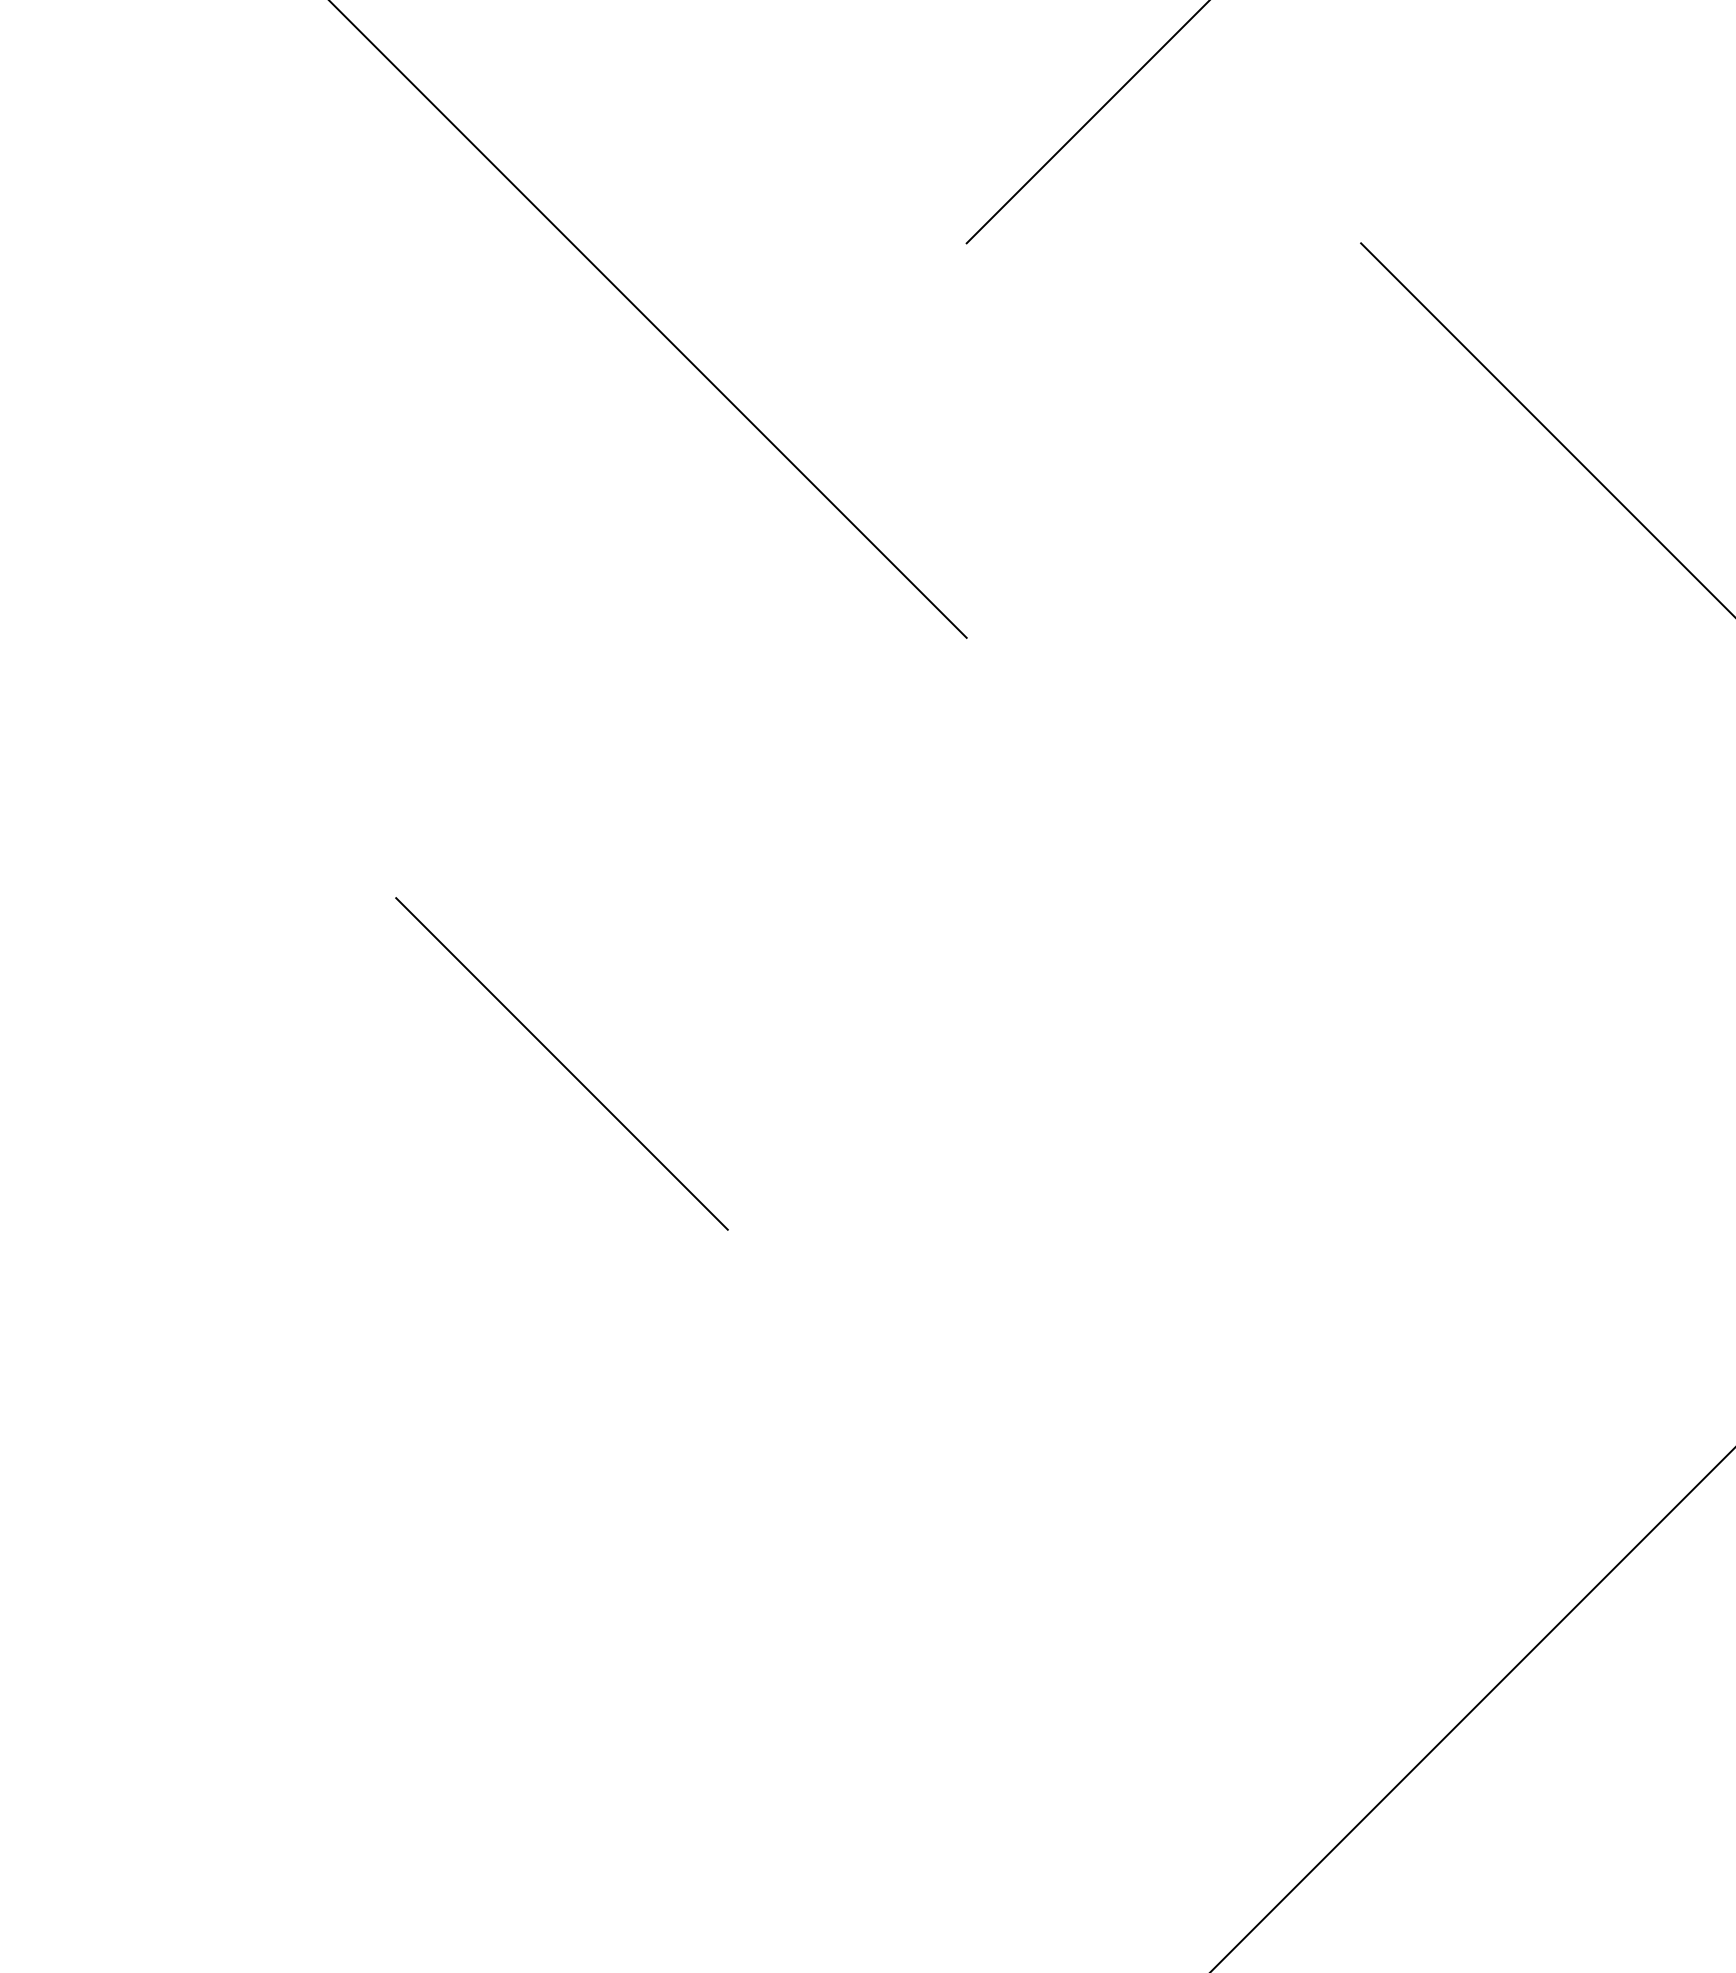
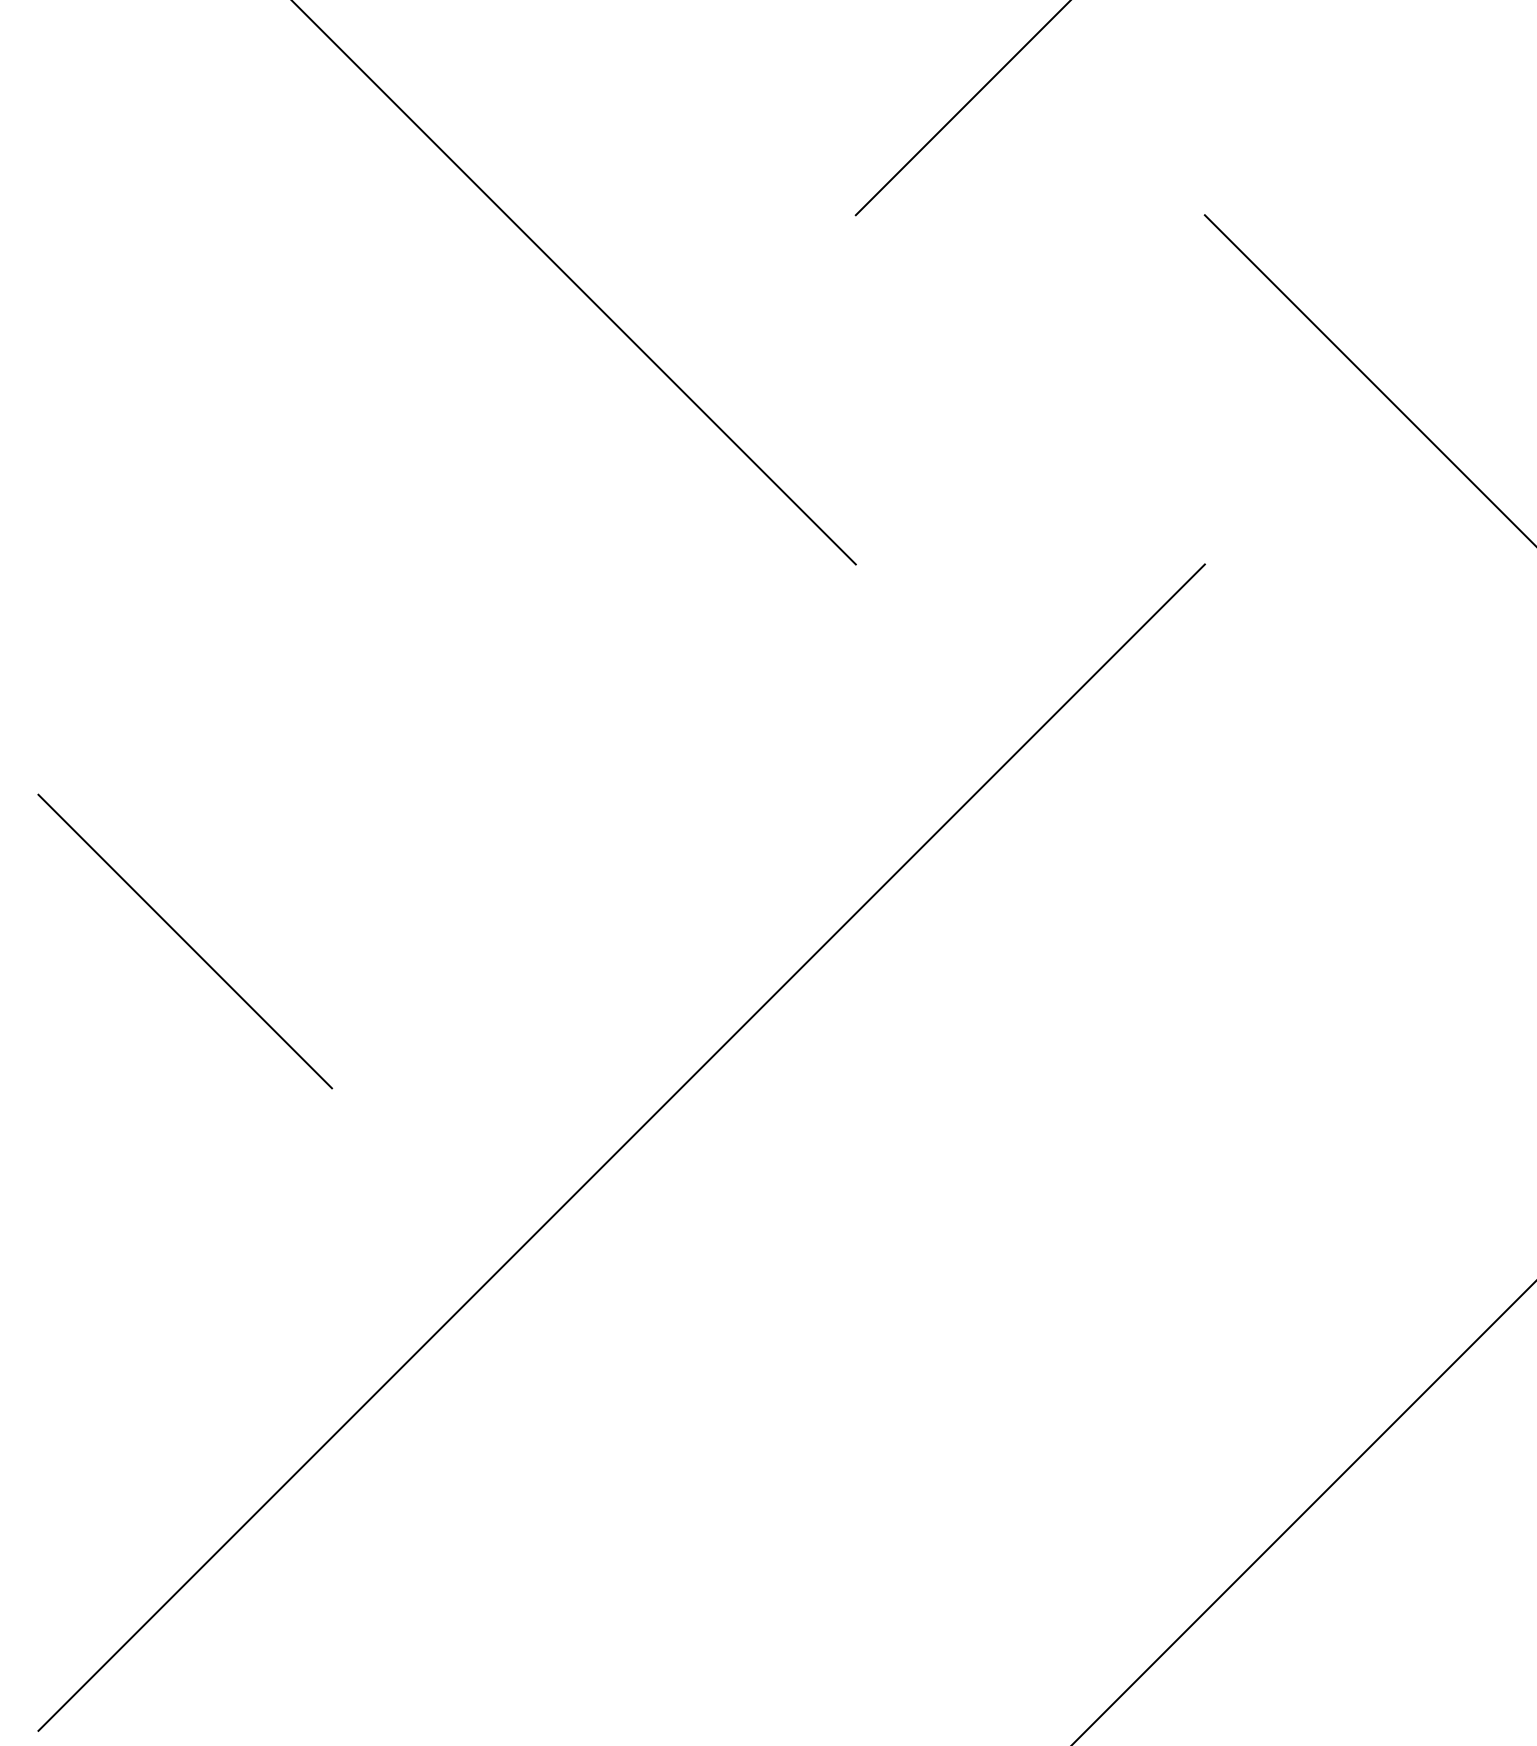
line: (561, 1063) -> (184, 941), moved
line: (702, 1296) -> (622, 1147), added

